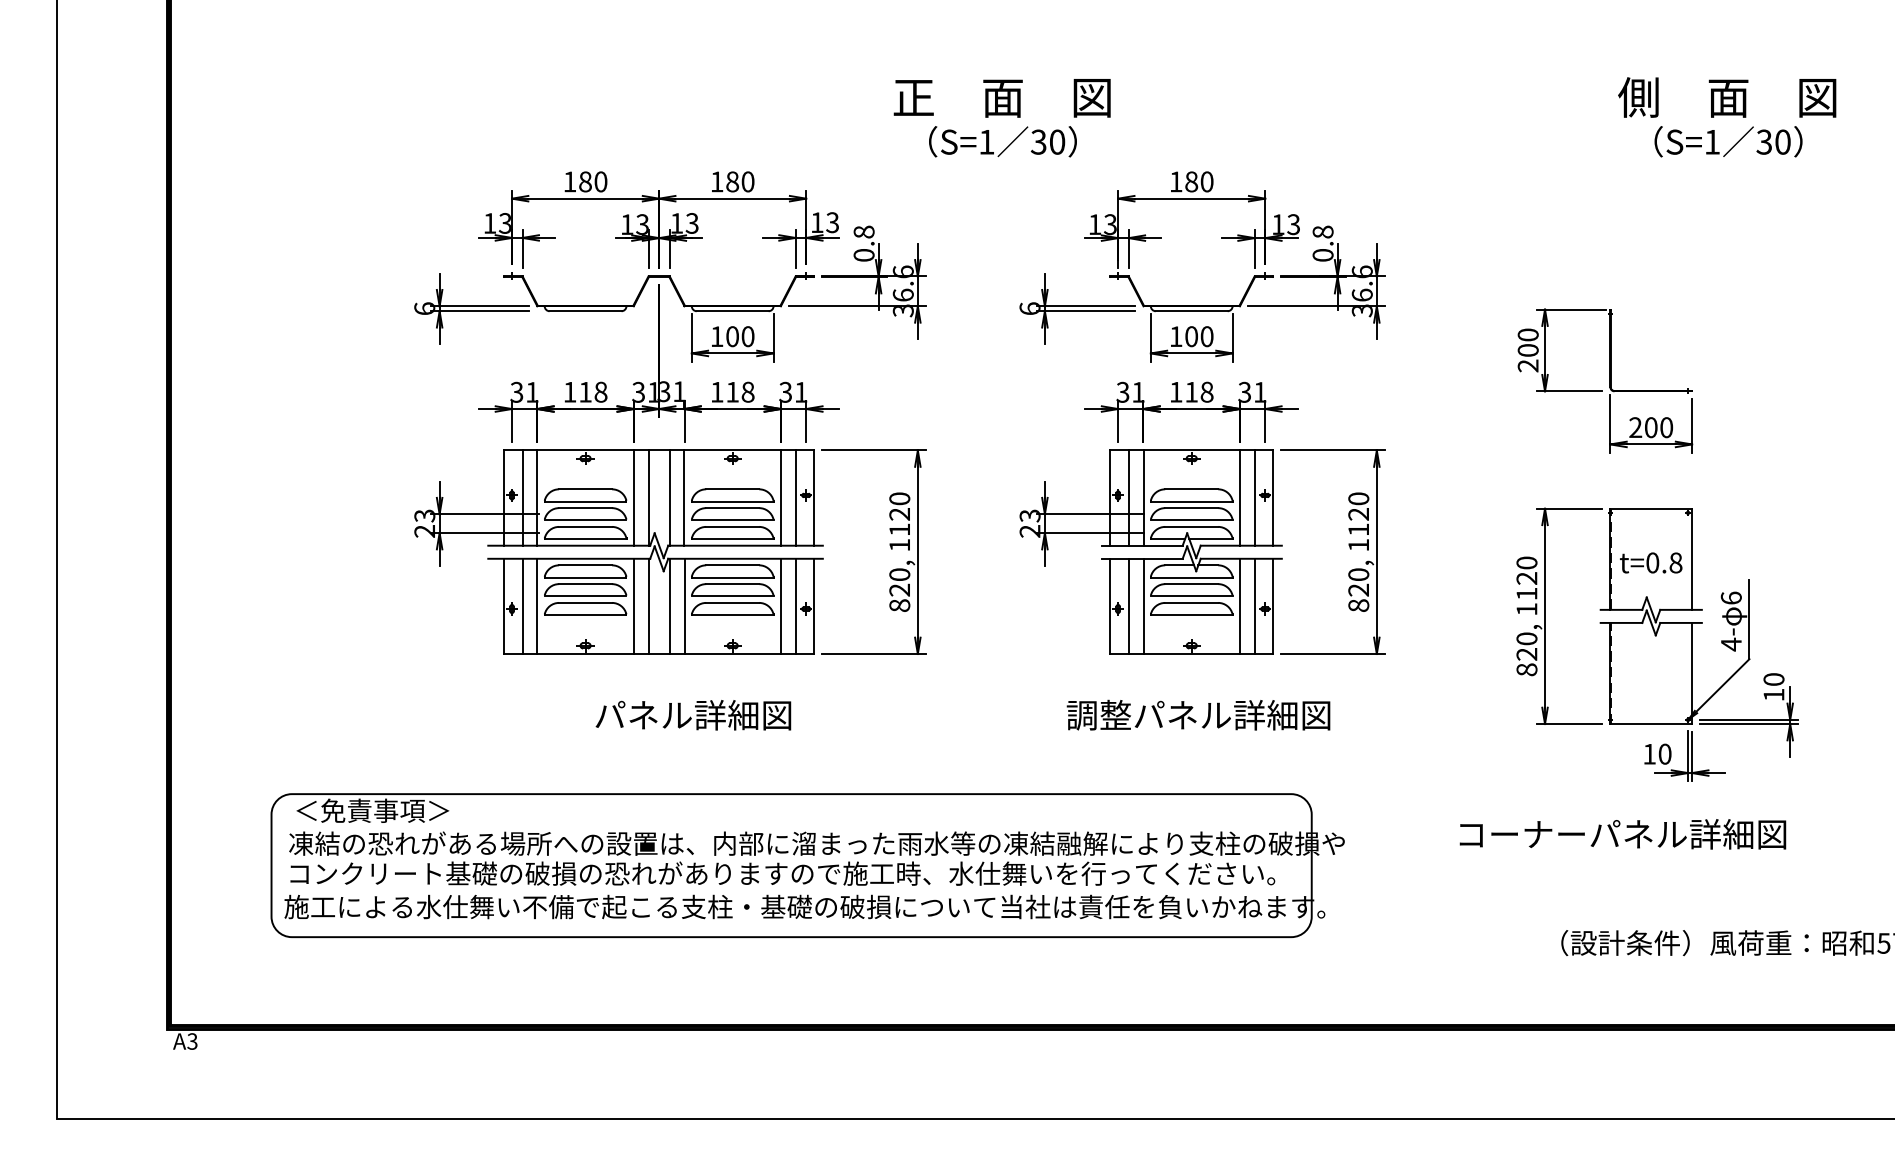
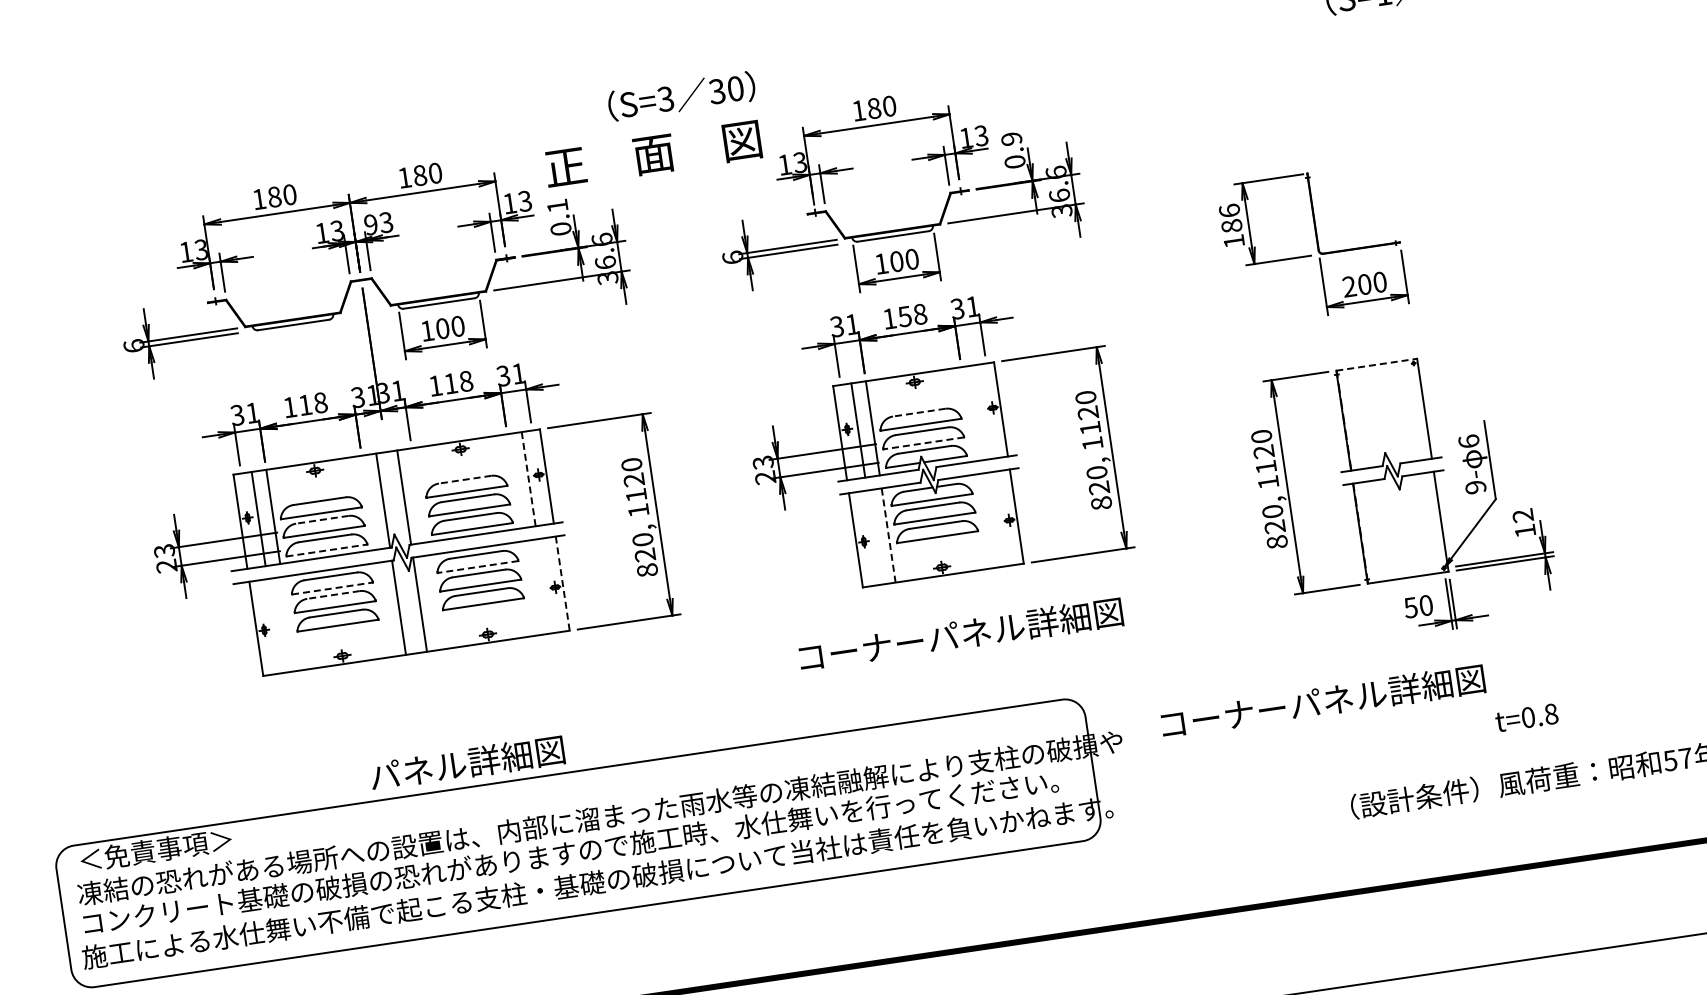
text: (1001, 98) -> (652, 155), moved
text: (986, 141) -> (665, 98), S=1 -> S=3
text: (676, 223) -> (370, 224), 13 -> 93
text: (863, 231) -> (556, 205), 0.8 -> 0.1
text: (1322, 231) -> (1010, 138), 0.8 -> 0.9
text: (1527, 350) -> (1231, 226), 200 -> 186
text: (1191, 392) -> (904, 316), 118 -> 158
line: (732, 489) -> (465, 479), solid -> dashed
line: (1191, 489) -> (919, 412), solid -> dashed
line: (633, 497) -> (368, 502), removed
line: (684, 497) -> (418, 494), removed
line: (780, 497) -> (513, 480), removed
line: (1239, 497) -> (967, 413), removed
line: (1254, 497) -> (982, 411), removed
line: (795, 498) -> (528, 479), solid -> dashed
line: (585, 508) -> (322, 520), solid -> dashed
line: (1651, 508) -> (1376, 364), solid -> dashed
line: (1191, 520) -> (923, 443), solid -> dashed
line: (585, 539) -> (326, 550), solid -> dashed
text: (1651, 562) -> (1527, 717), moved
line: (585, 577) -> (332, 588), solid -> dashed
line: (732, 577) -> (477, 566), solid -> dashed
line: (585, 584) -> (333, 595), solid -> dashed
line: (522, 606) -> (274, 626), removed
line: (537, 606) -> (289, 624), removed
line: (633, 606) -> (384, 610), removed
line: (684, 606) -> (434, 602), removed
line: (780, 606) -> (529, 588), removed
line: (795, 606) -> (544, 586), removed
line: (814, 606) -> (563, 583), solid -> dashed
line: (1128, 606) -> (873, 537), removed
line: (1143, 606) -> (888, 535), solid -> dashed
line: (1239, 606) -> (983, 521), removed
line: (1254, 606) -> (998, 519), removed
text: (1730, 644) -> (1474, 487), 4- -> 9-
text: (1773, 679) -> (1522, 515), 10 -> 12
text: (1200, 714) -> (960, 634), 調整パネル詳細図 -> コーナーパネル詳細図
text: (693, 715) -> (467, 763), moved
text: (1649, 754) -> (1410, 608), 10 -> 50
text: (1622, 834) -> (1322, 701), moved

